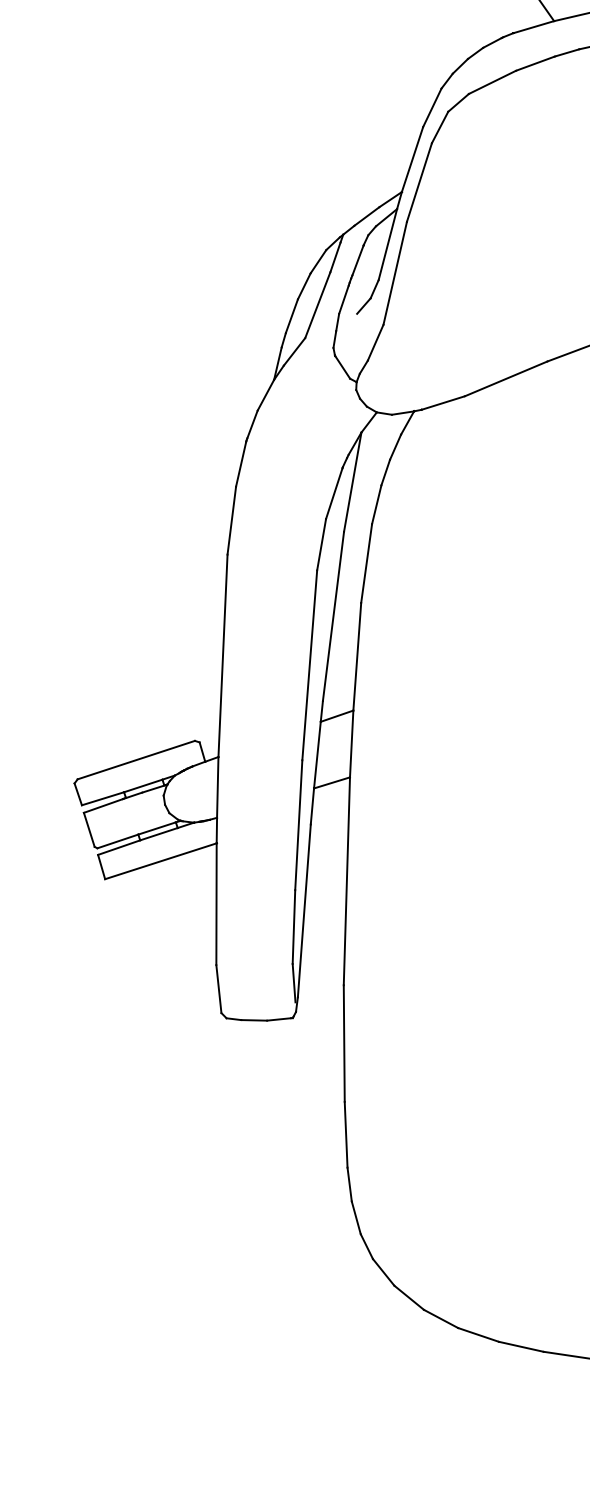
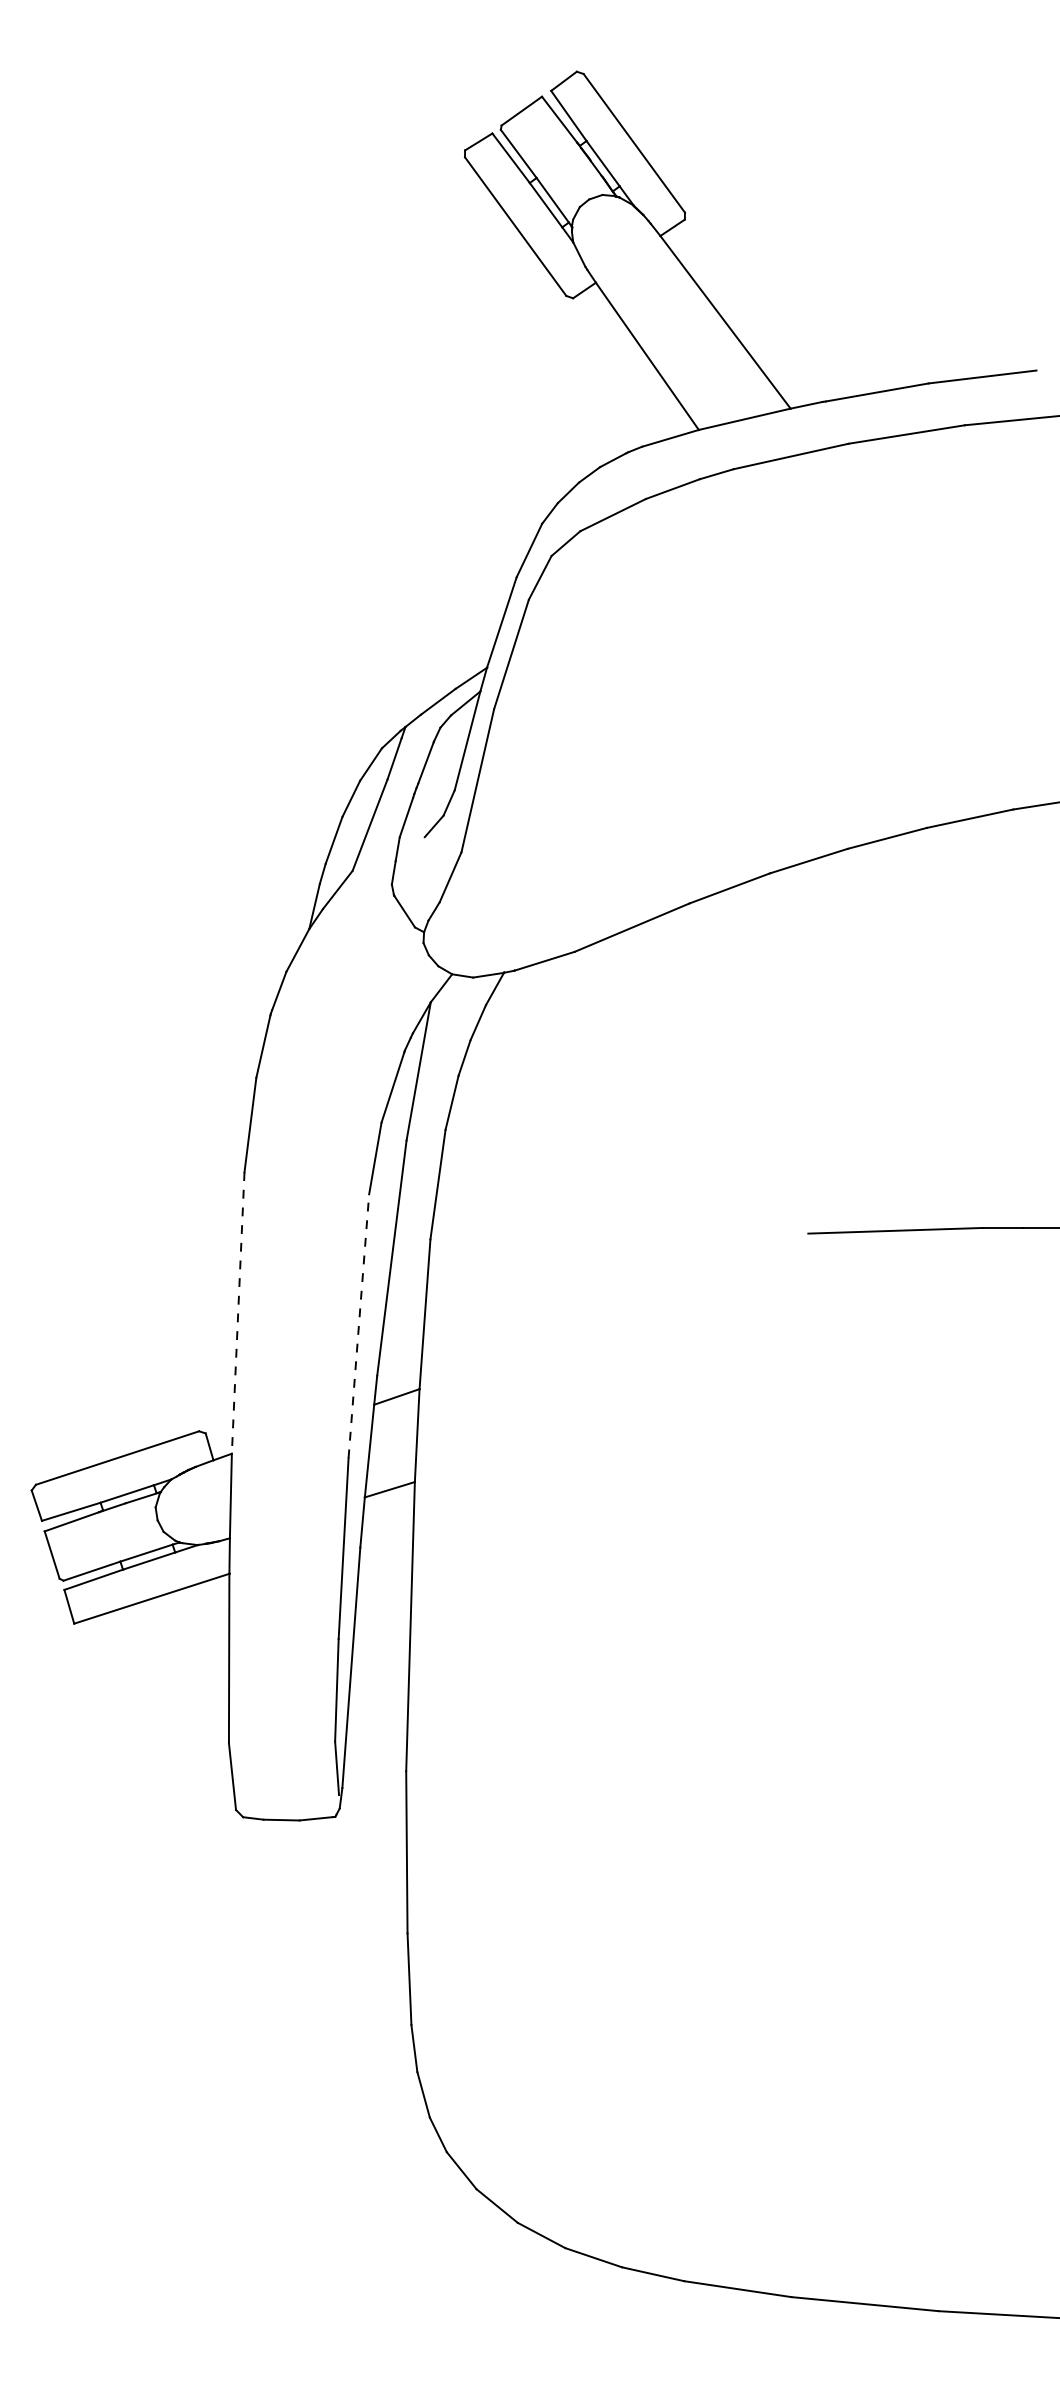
line: (223, 655) -> (238, 1312), solid -> dashed
line: (309, 664) -> (358, 1325), solid -> dashed

